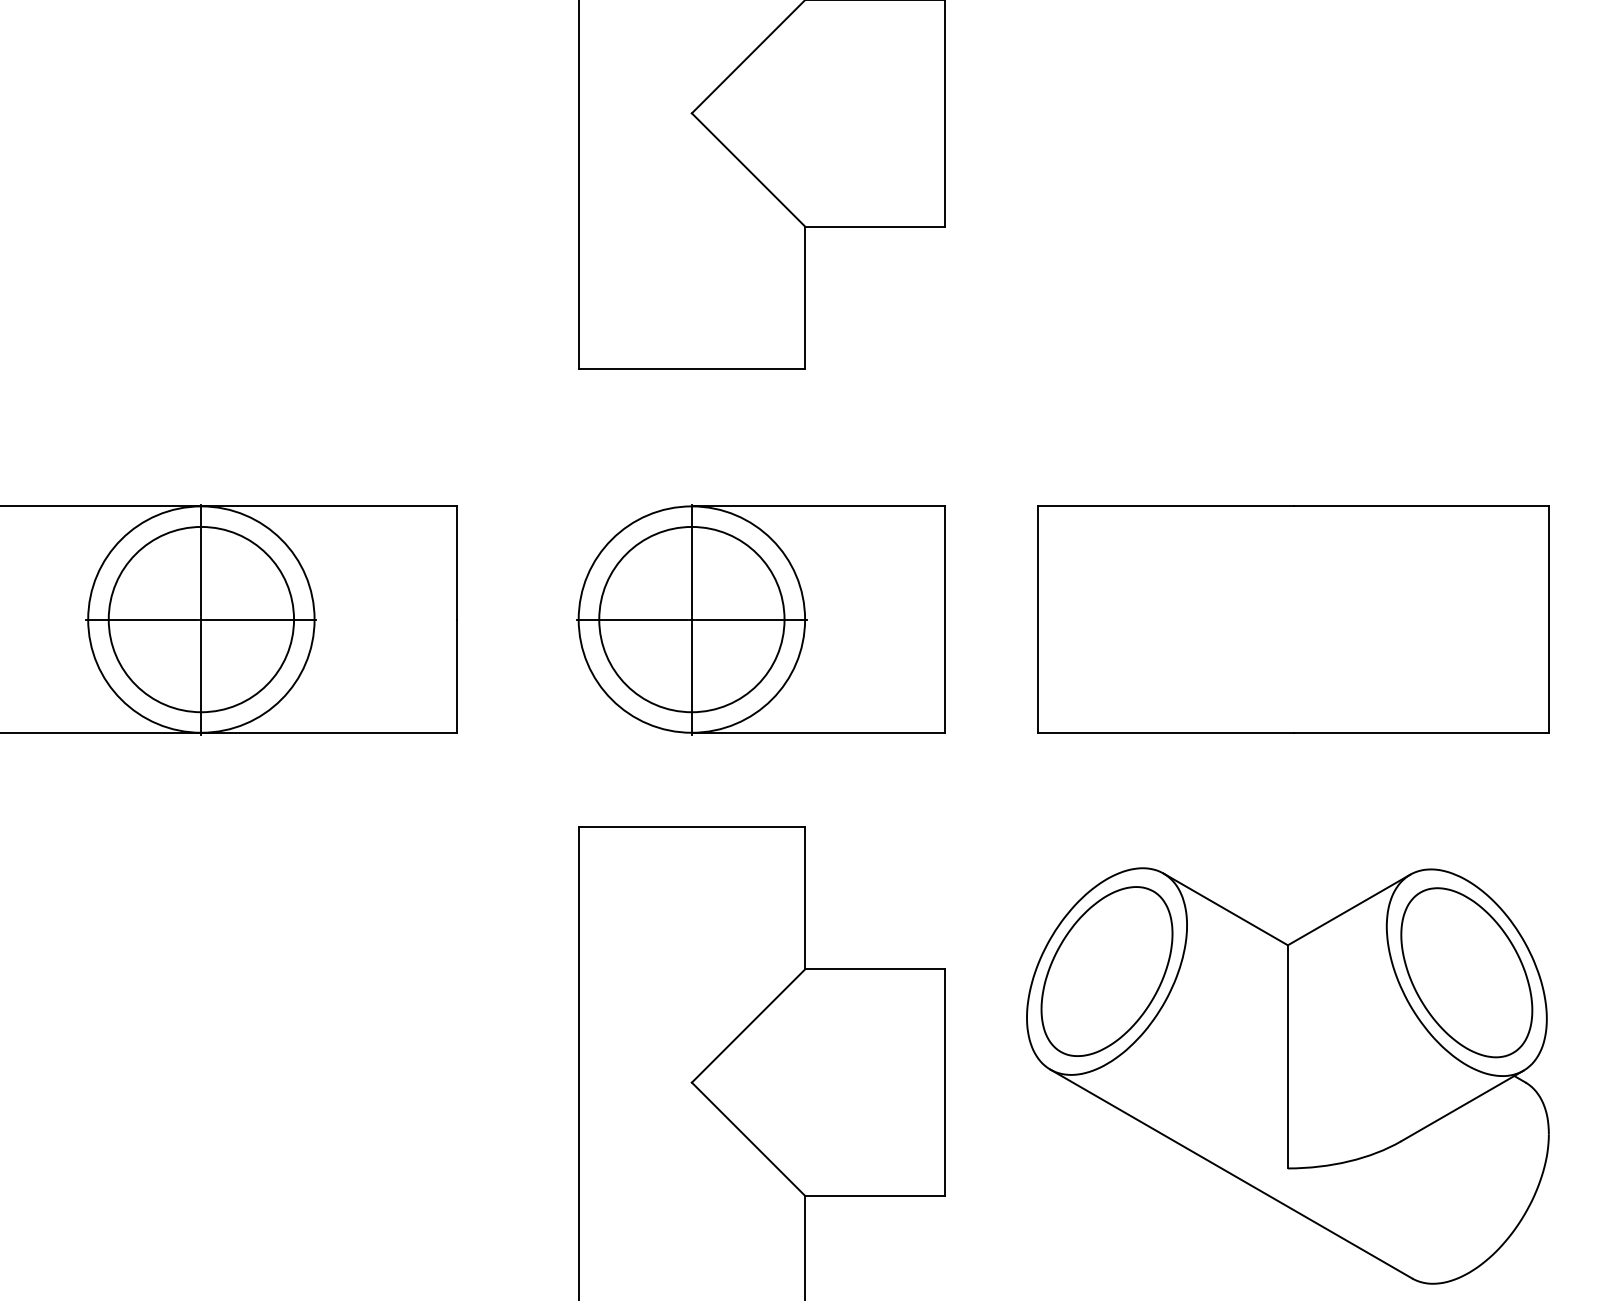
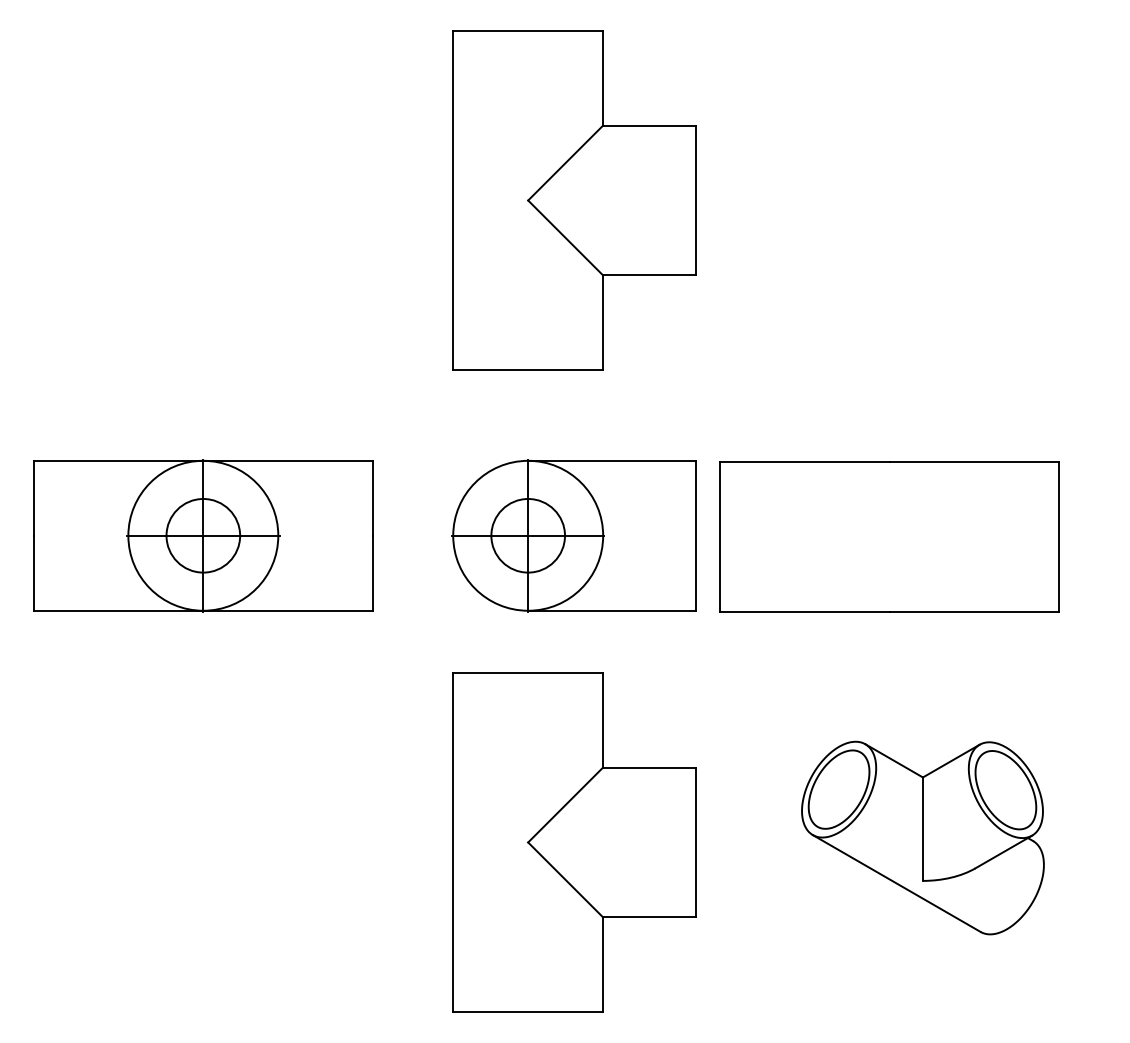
circle: (200, 619) -> (202, 535), size x0.6
circle: (690, 619) -> (527, 535), size x0.6
part: (1293, 619) -> (889, 536), moved
part: (1287, 1075) -> (922, 837), size x0.7

